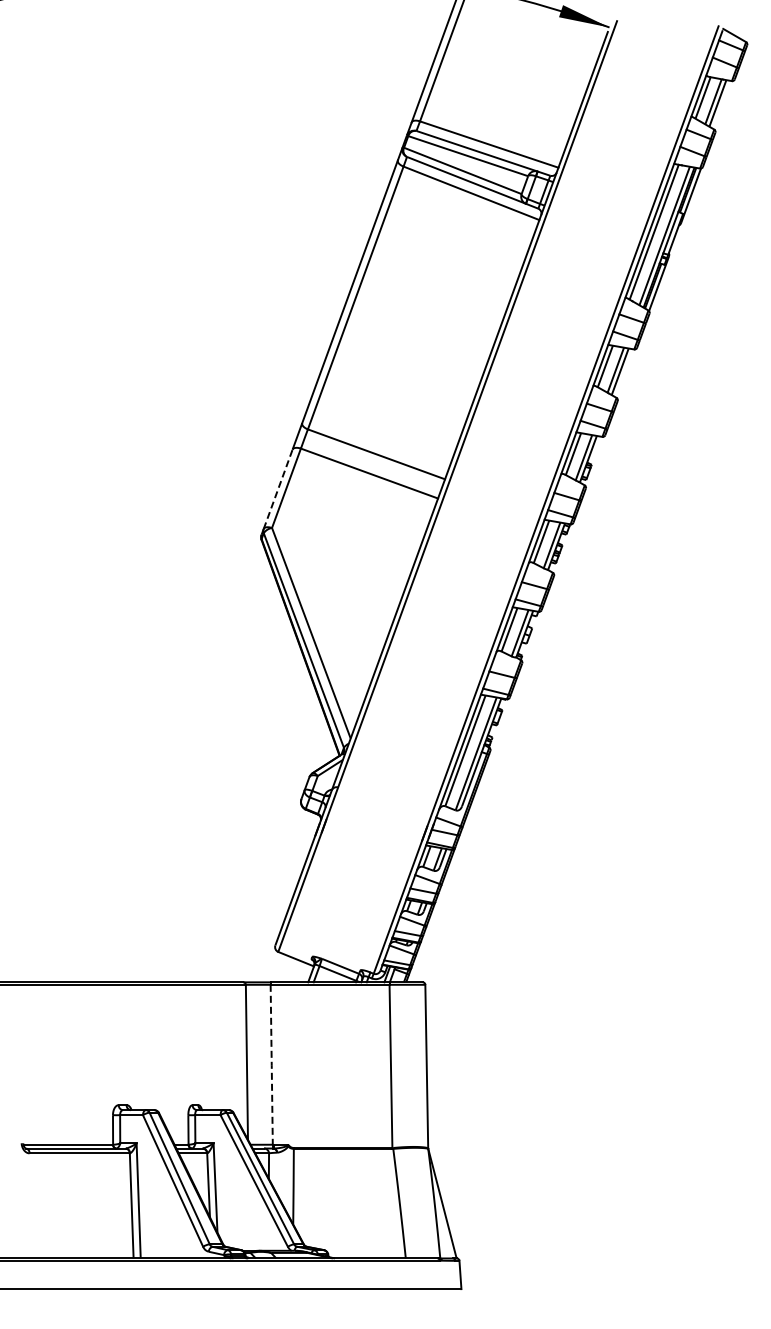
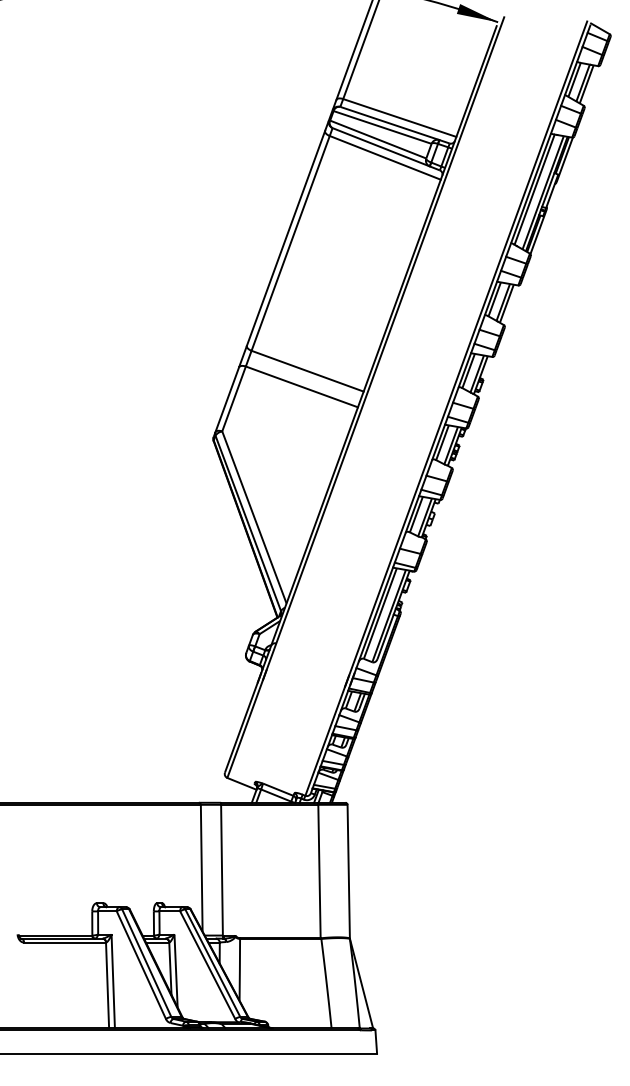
line: (278, 488) -> (227, 399), dashed -> solid
line: (271, 1065) -> (221, 870), dashed -> solid

